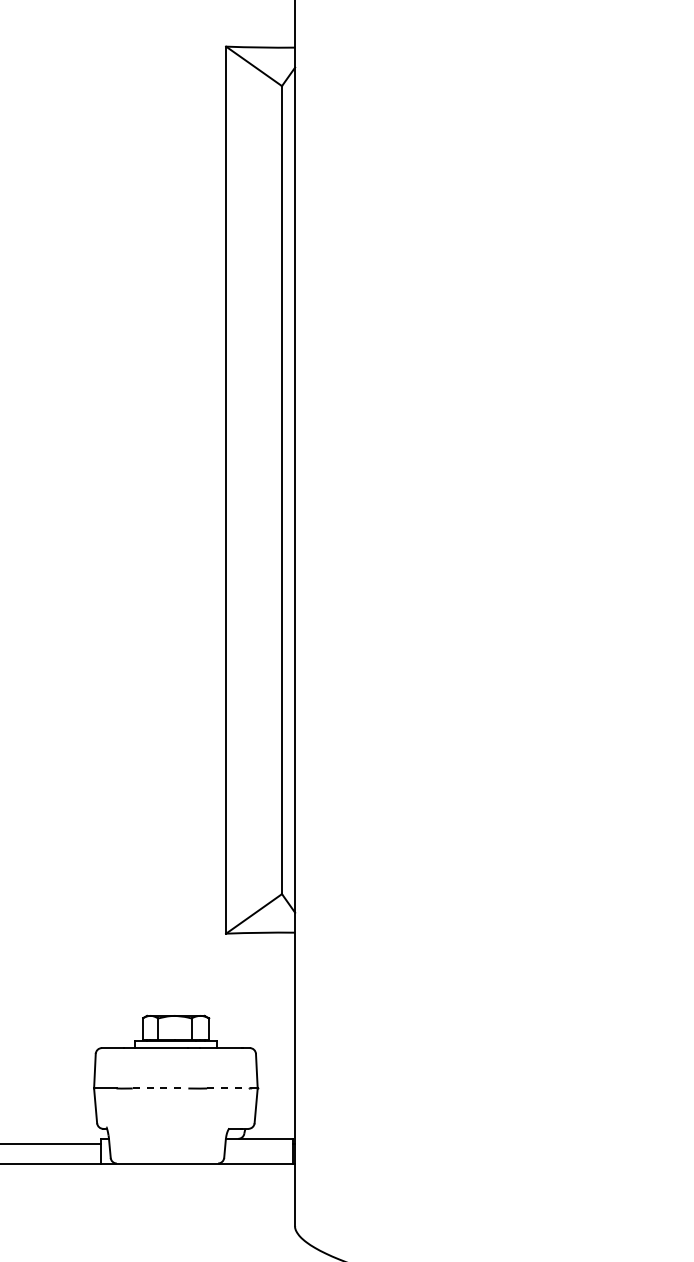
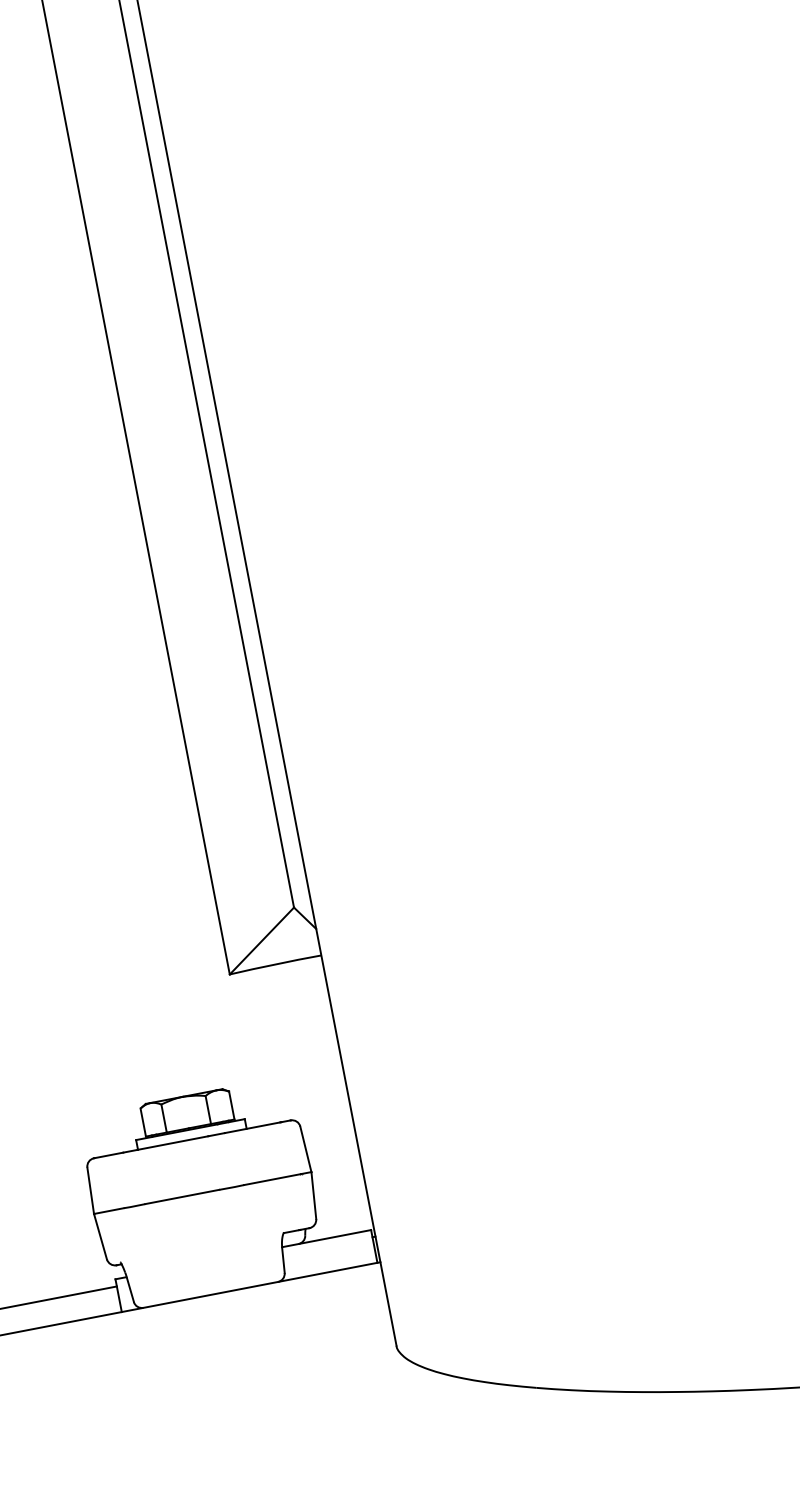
line: (160, 1088) -> (182, 1197), dashed -> solid
line: (228, 1088) -> (272, 1179), dashed -> solid

